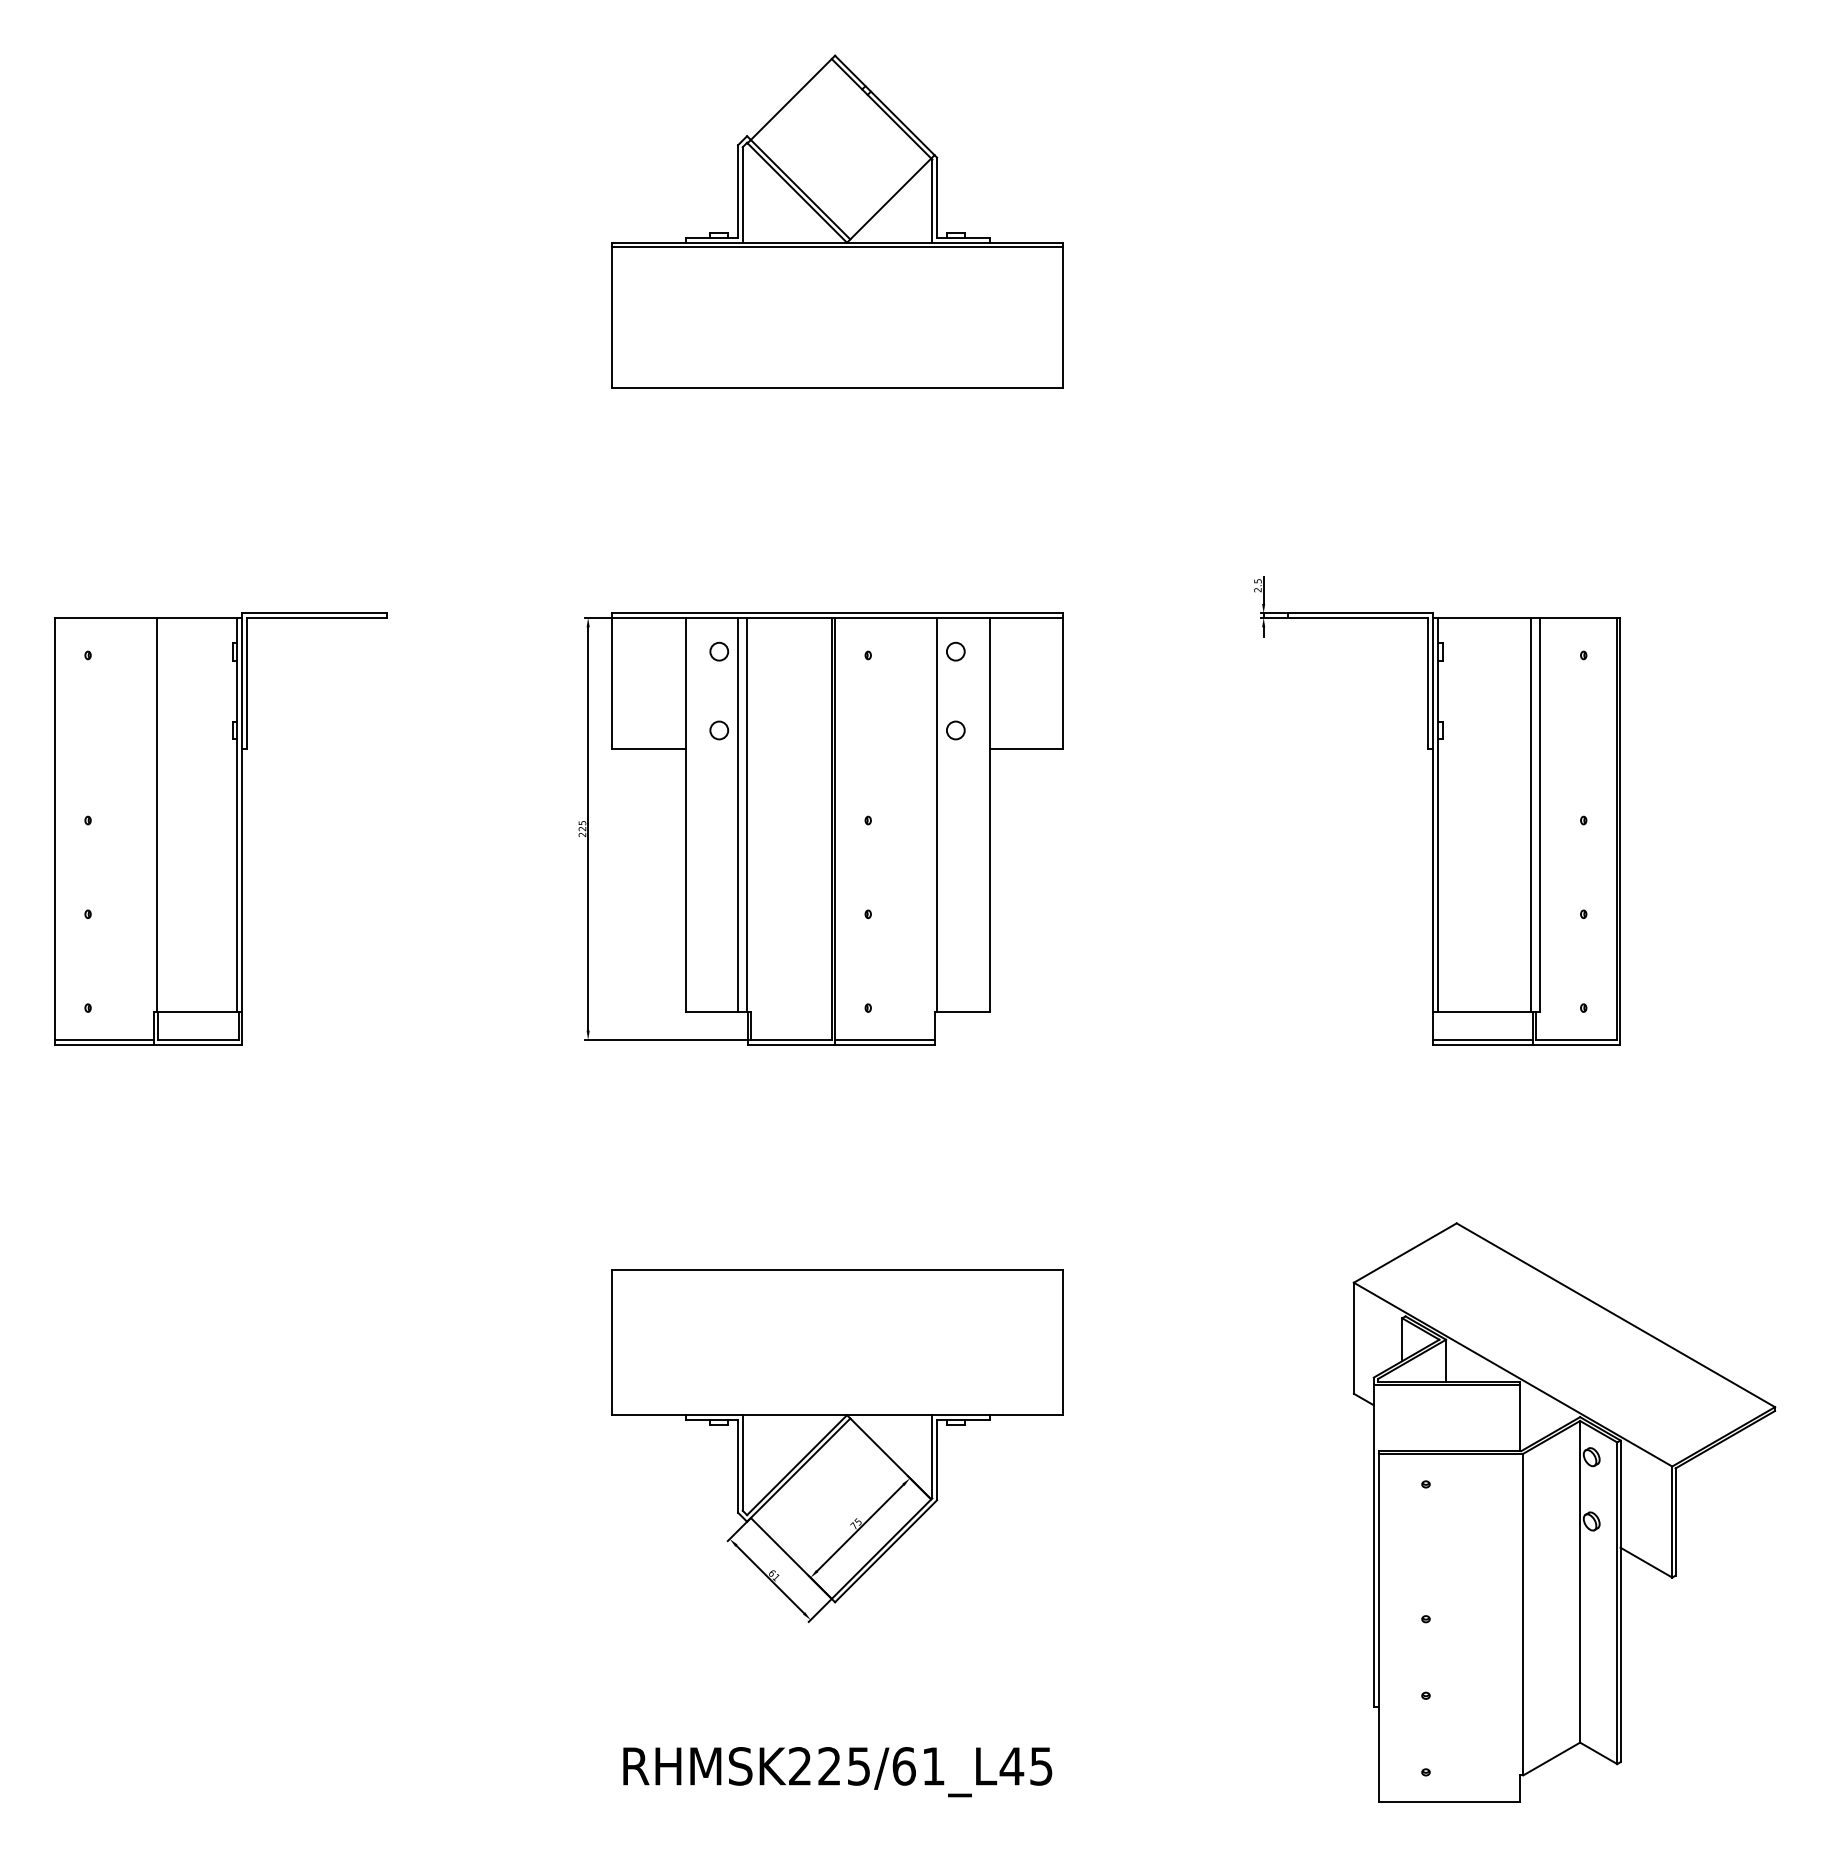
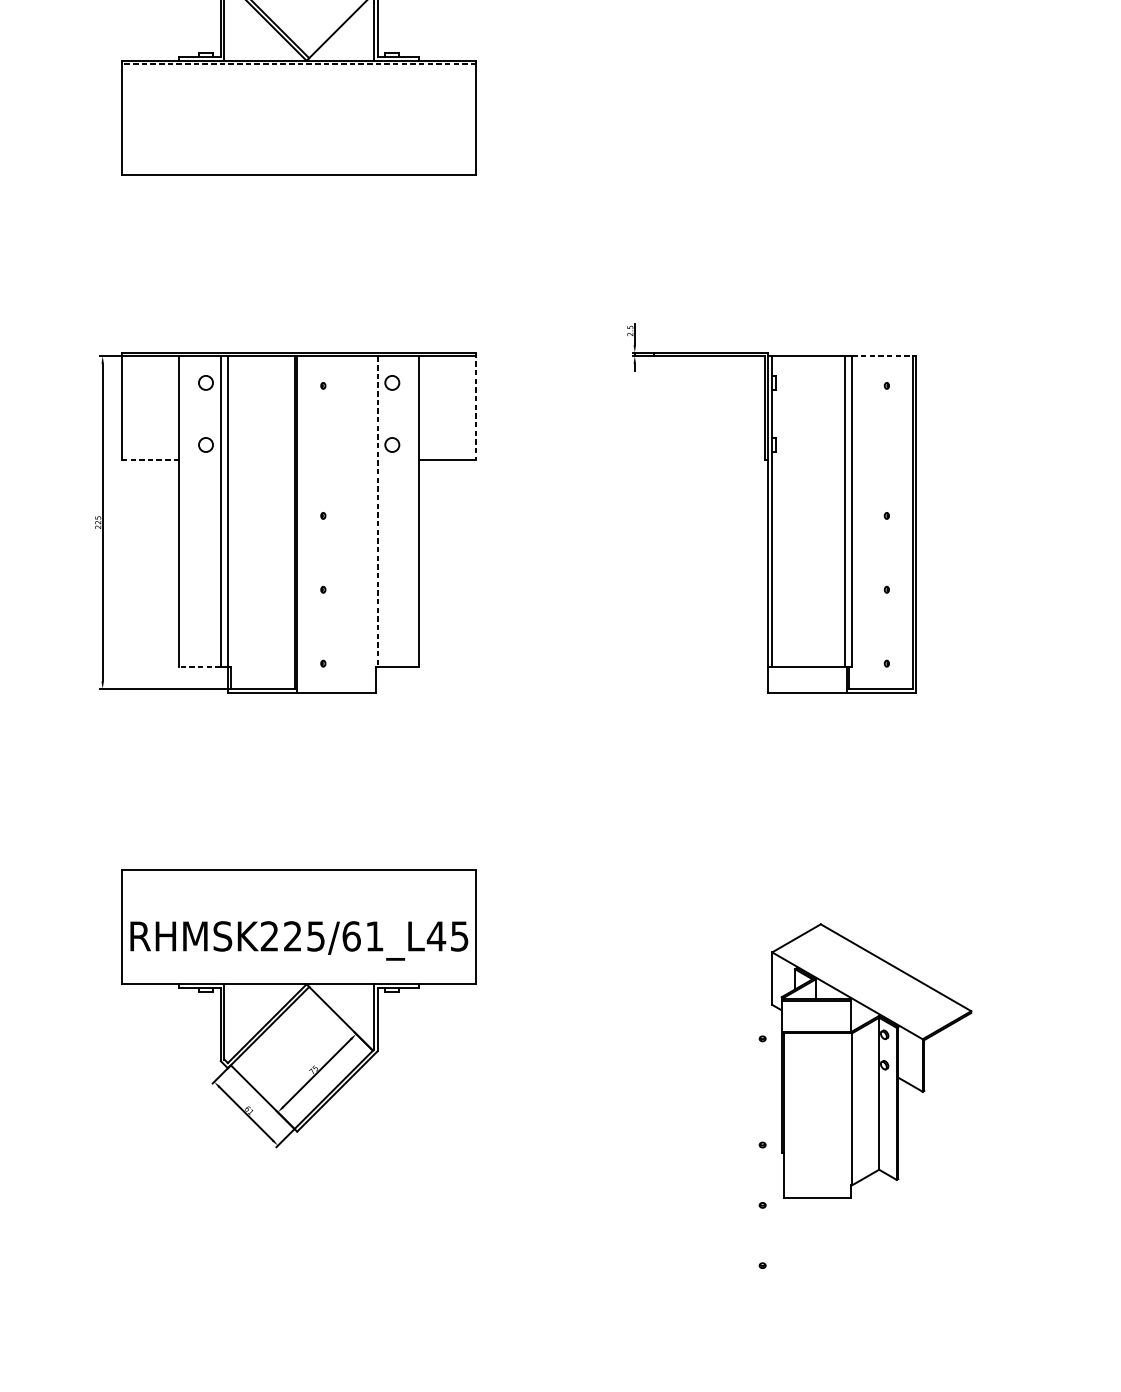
line: (837, 247) -> (299, 64), solid -> dashed
line: (1578, 617) -> (882, 355), solid -> dashed
line: (1062, 681) -> (476, 406), solid -> dashed
line: (648, 749) -> (150, 459), solid -> dashed
line: (937, 814) -> (377, 511), solid -> dashed
line: (711, 1011) -> (199, 666), solid -> dashed
line: (884, 1040) -> (336, 689), removed
line: (1482, 1040) -> (807, 689), removed
part: (1564, 1512) -> (871, 1060), size x0.6
text: (837, 1772) -> (299, 941), moved

